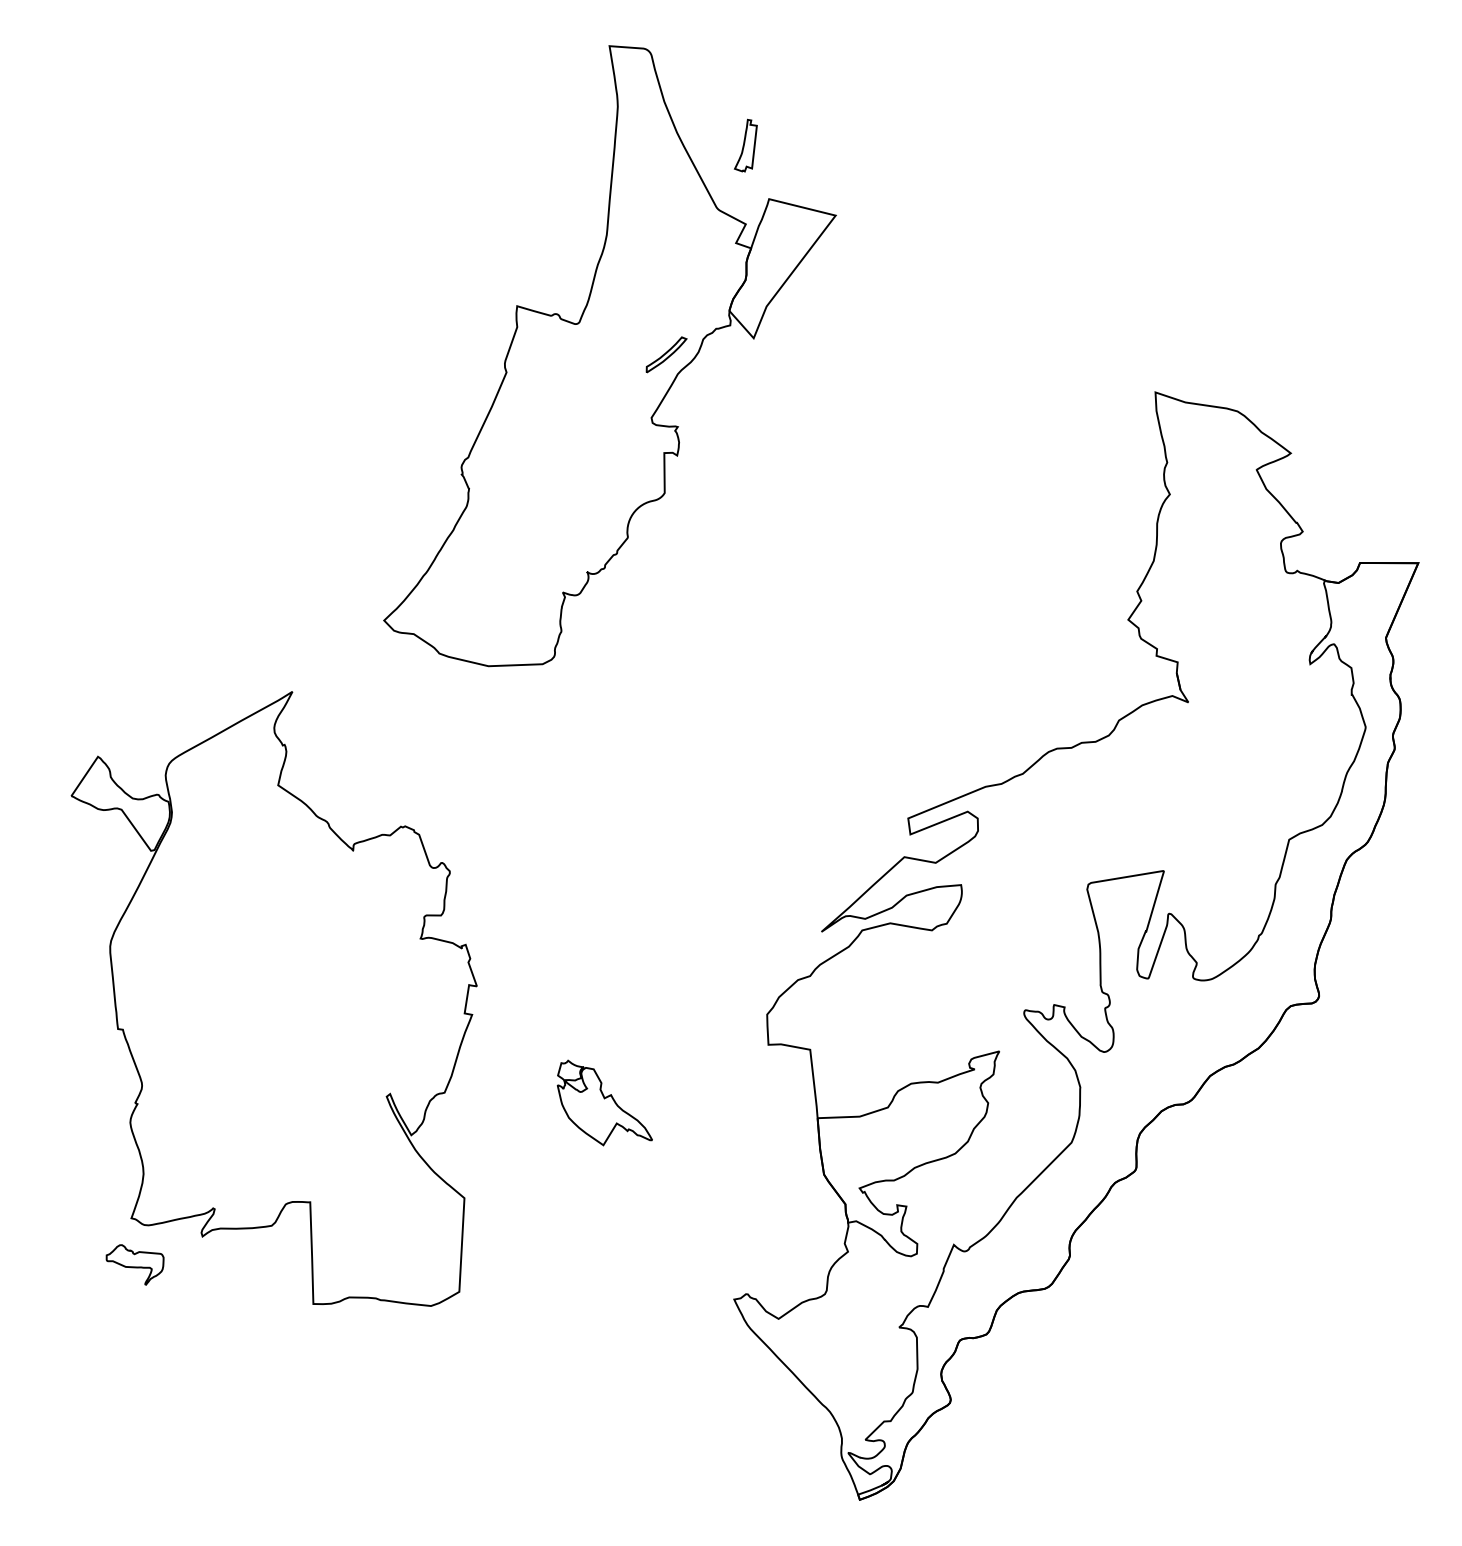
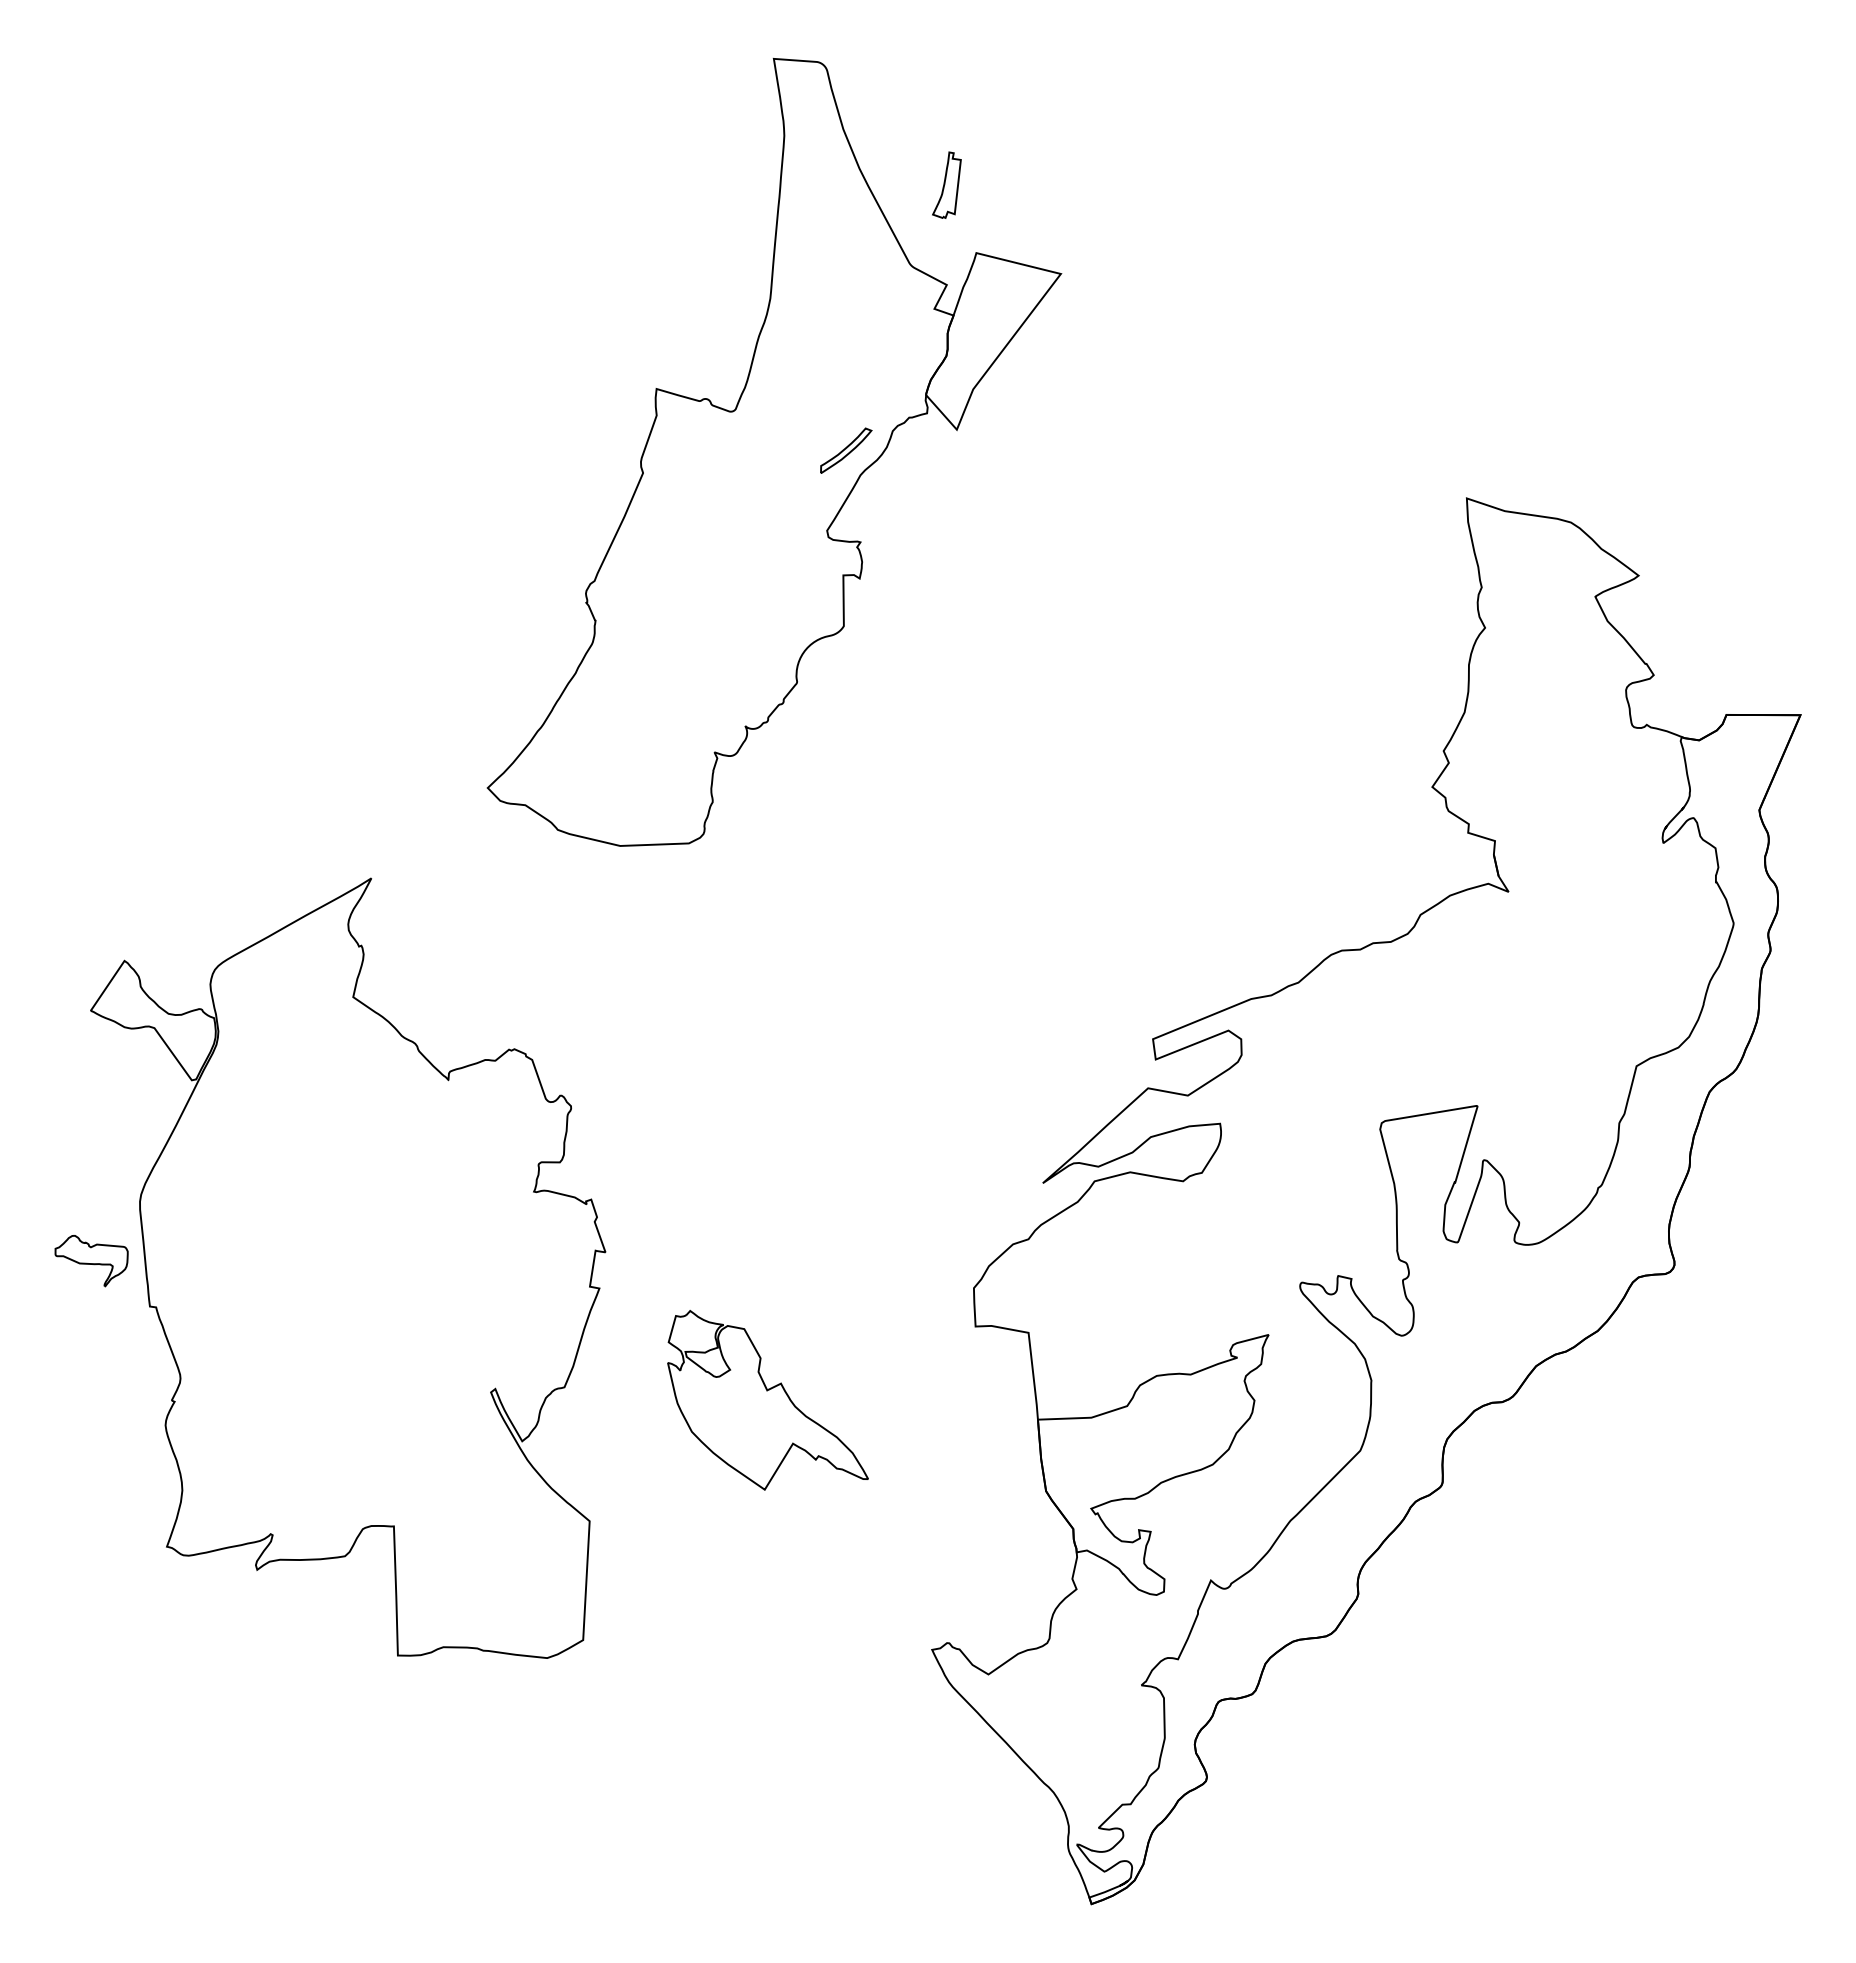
part: (604, 1103) -> (767, 1400), size x1.67
part: (135, 1265) -> (91, 1261), moved

